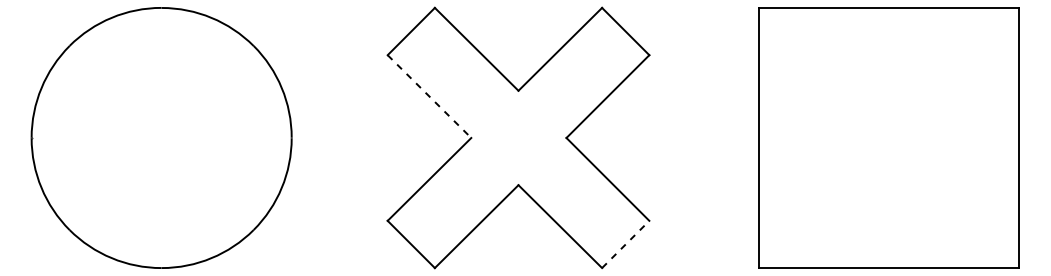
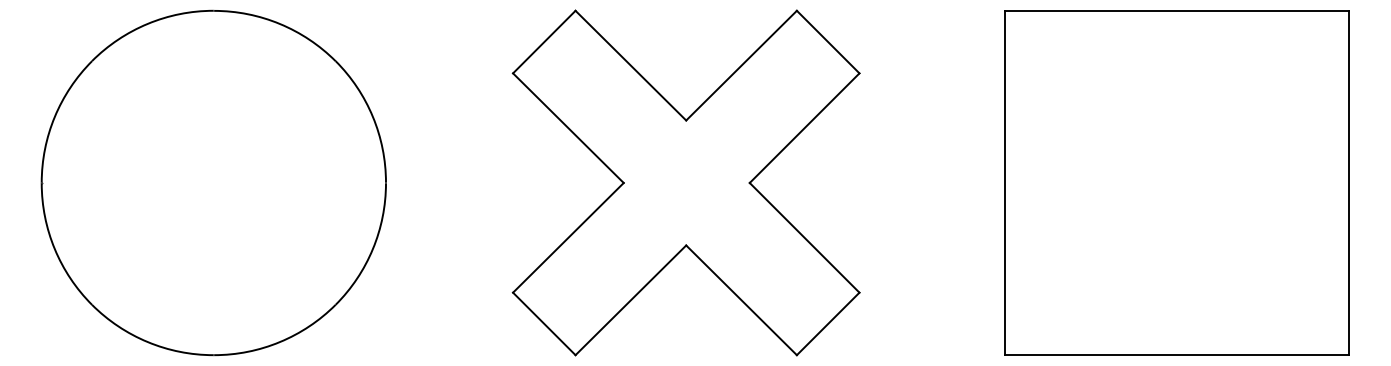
line: (429, 96) -> (568, 128), dashed -> solid
line: (625, 244) -> (828, 323), dashed -> solid

